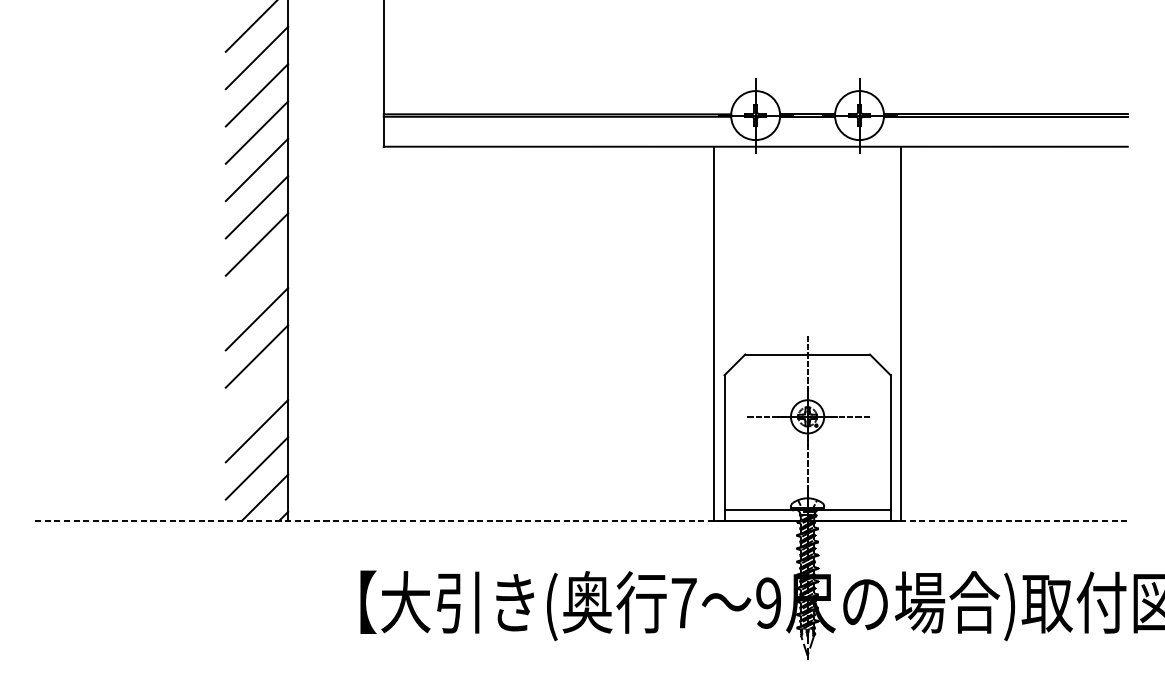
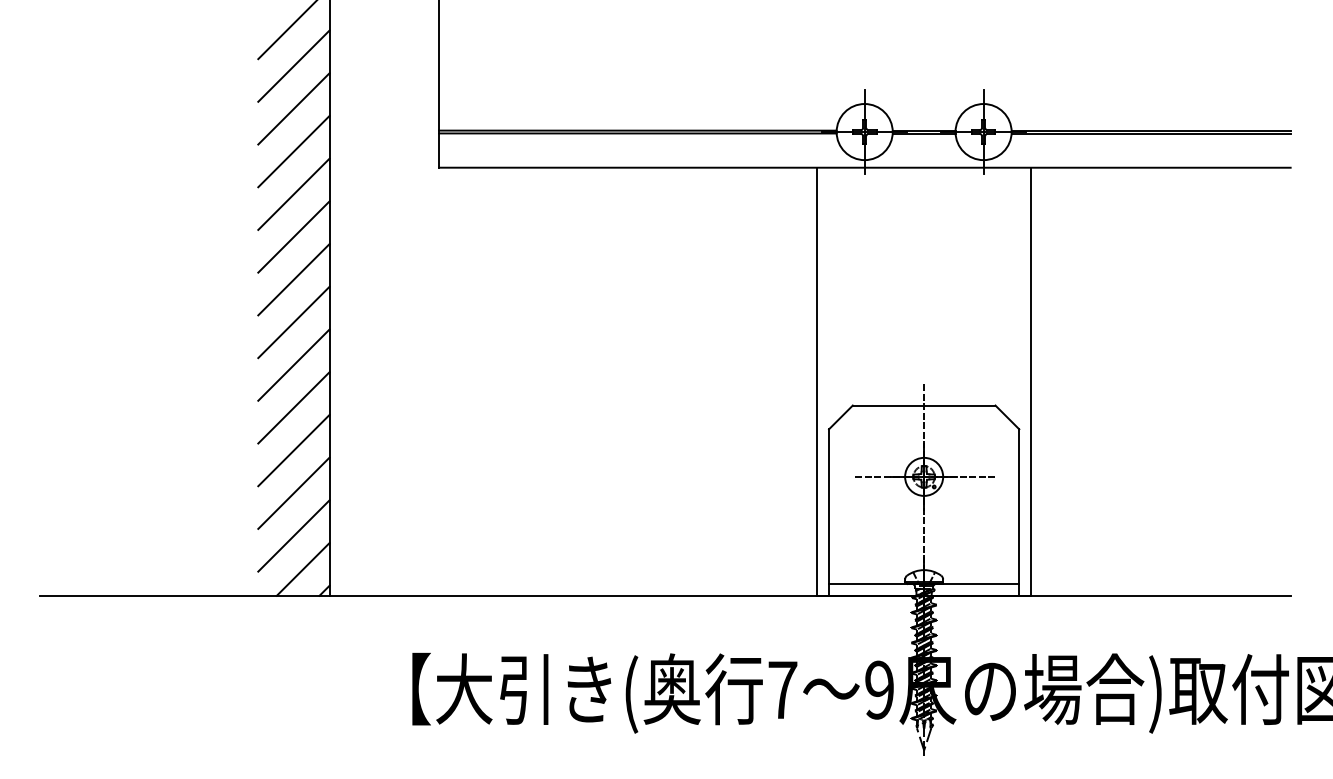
line: (256, 281) -> (293, 322), added
line: (256, 393) -> (293, 450), added
line: (581, 520) -> (665, 595), dashed -> solid

